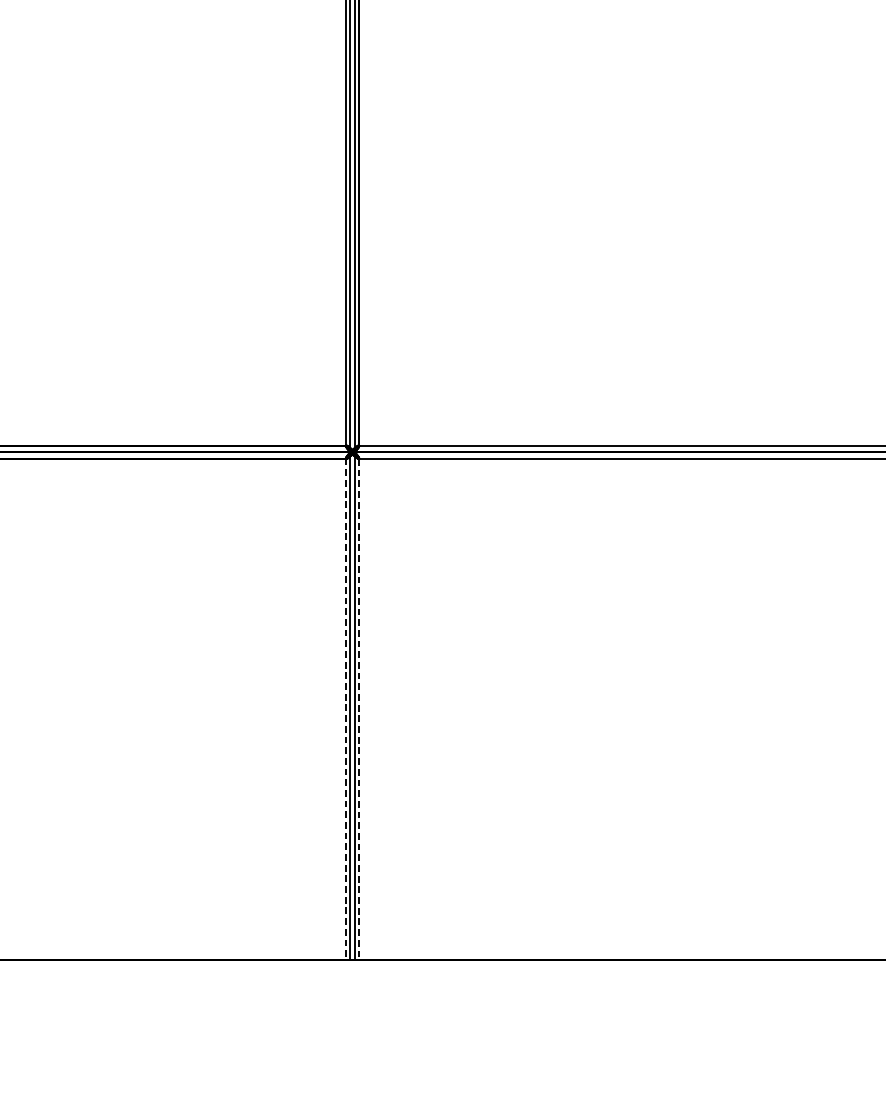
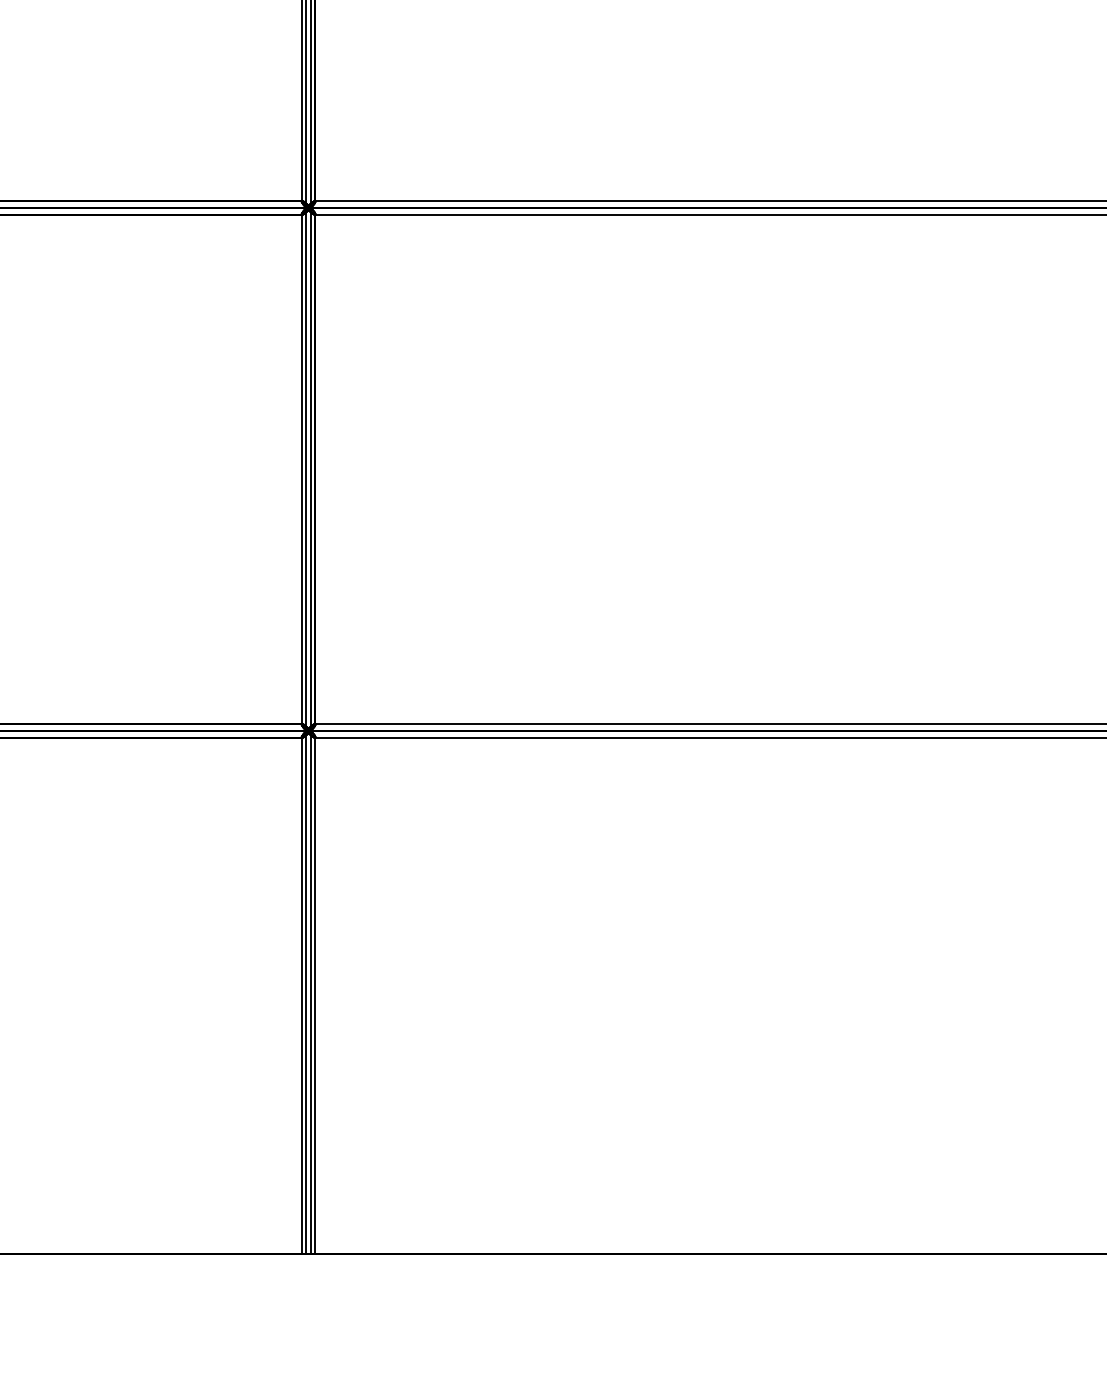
line: (345, 710) -> (301, 996), dashed -> solid
line: (359, 710) -> (315, 996), dashed -> solid

